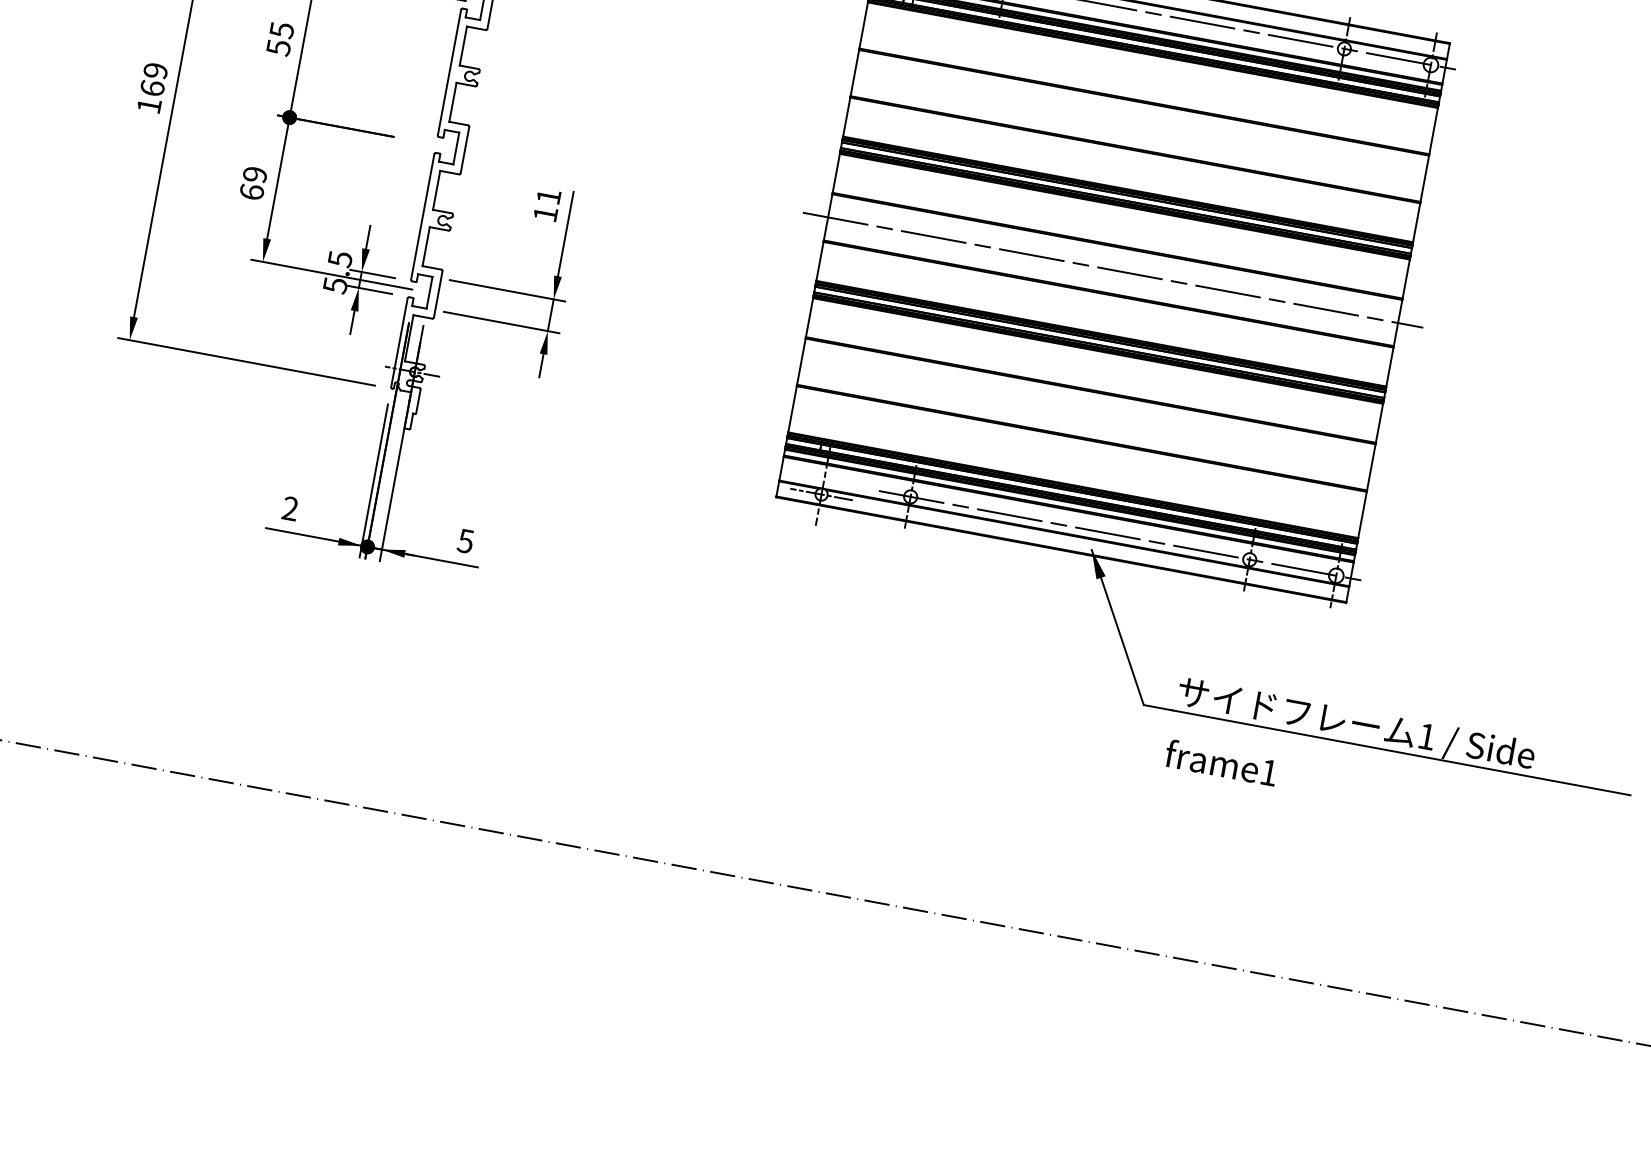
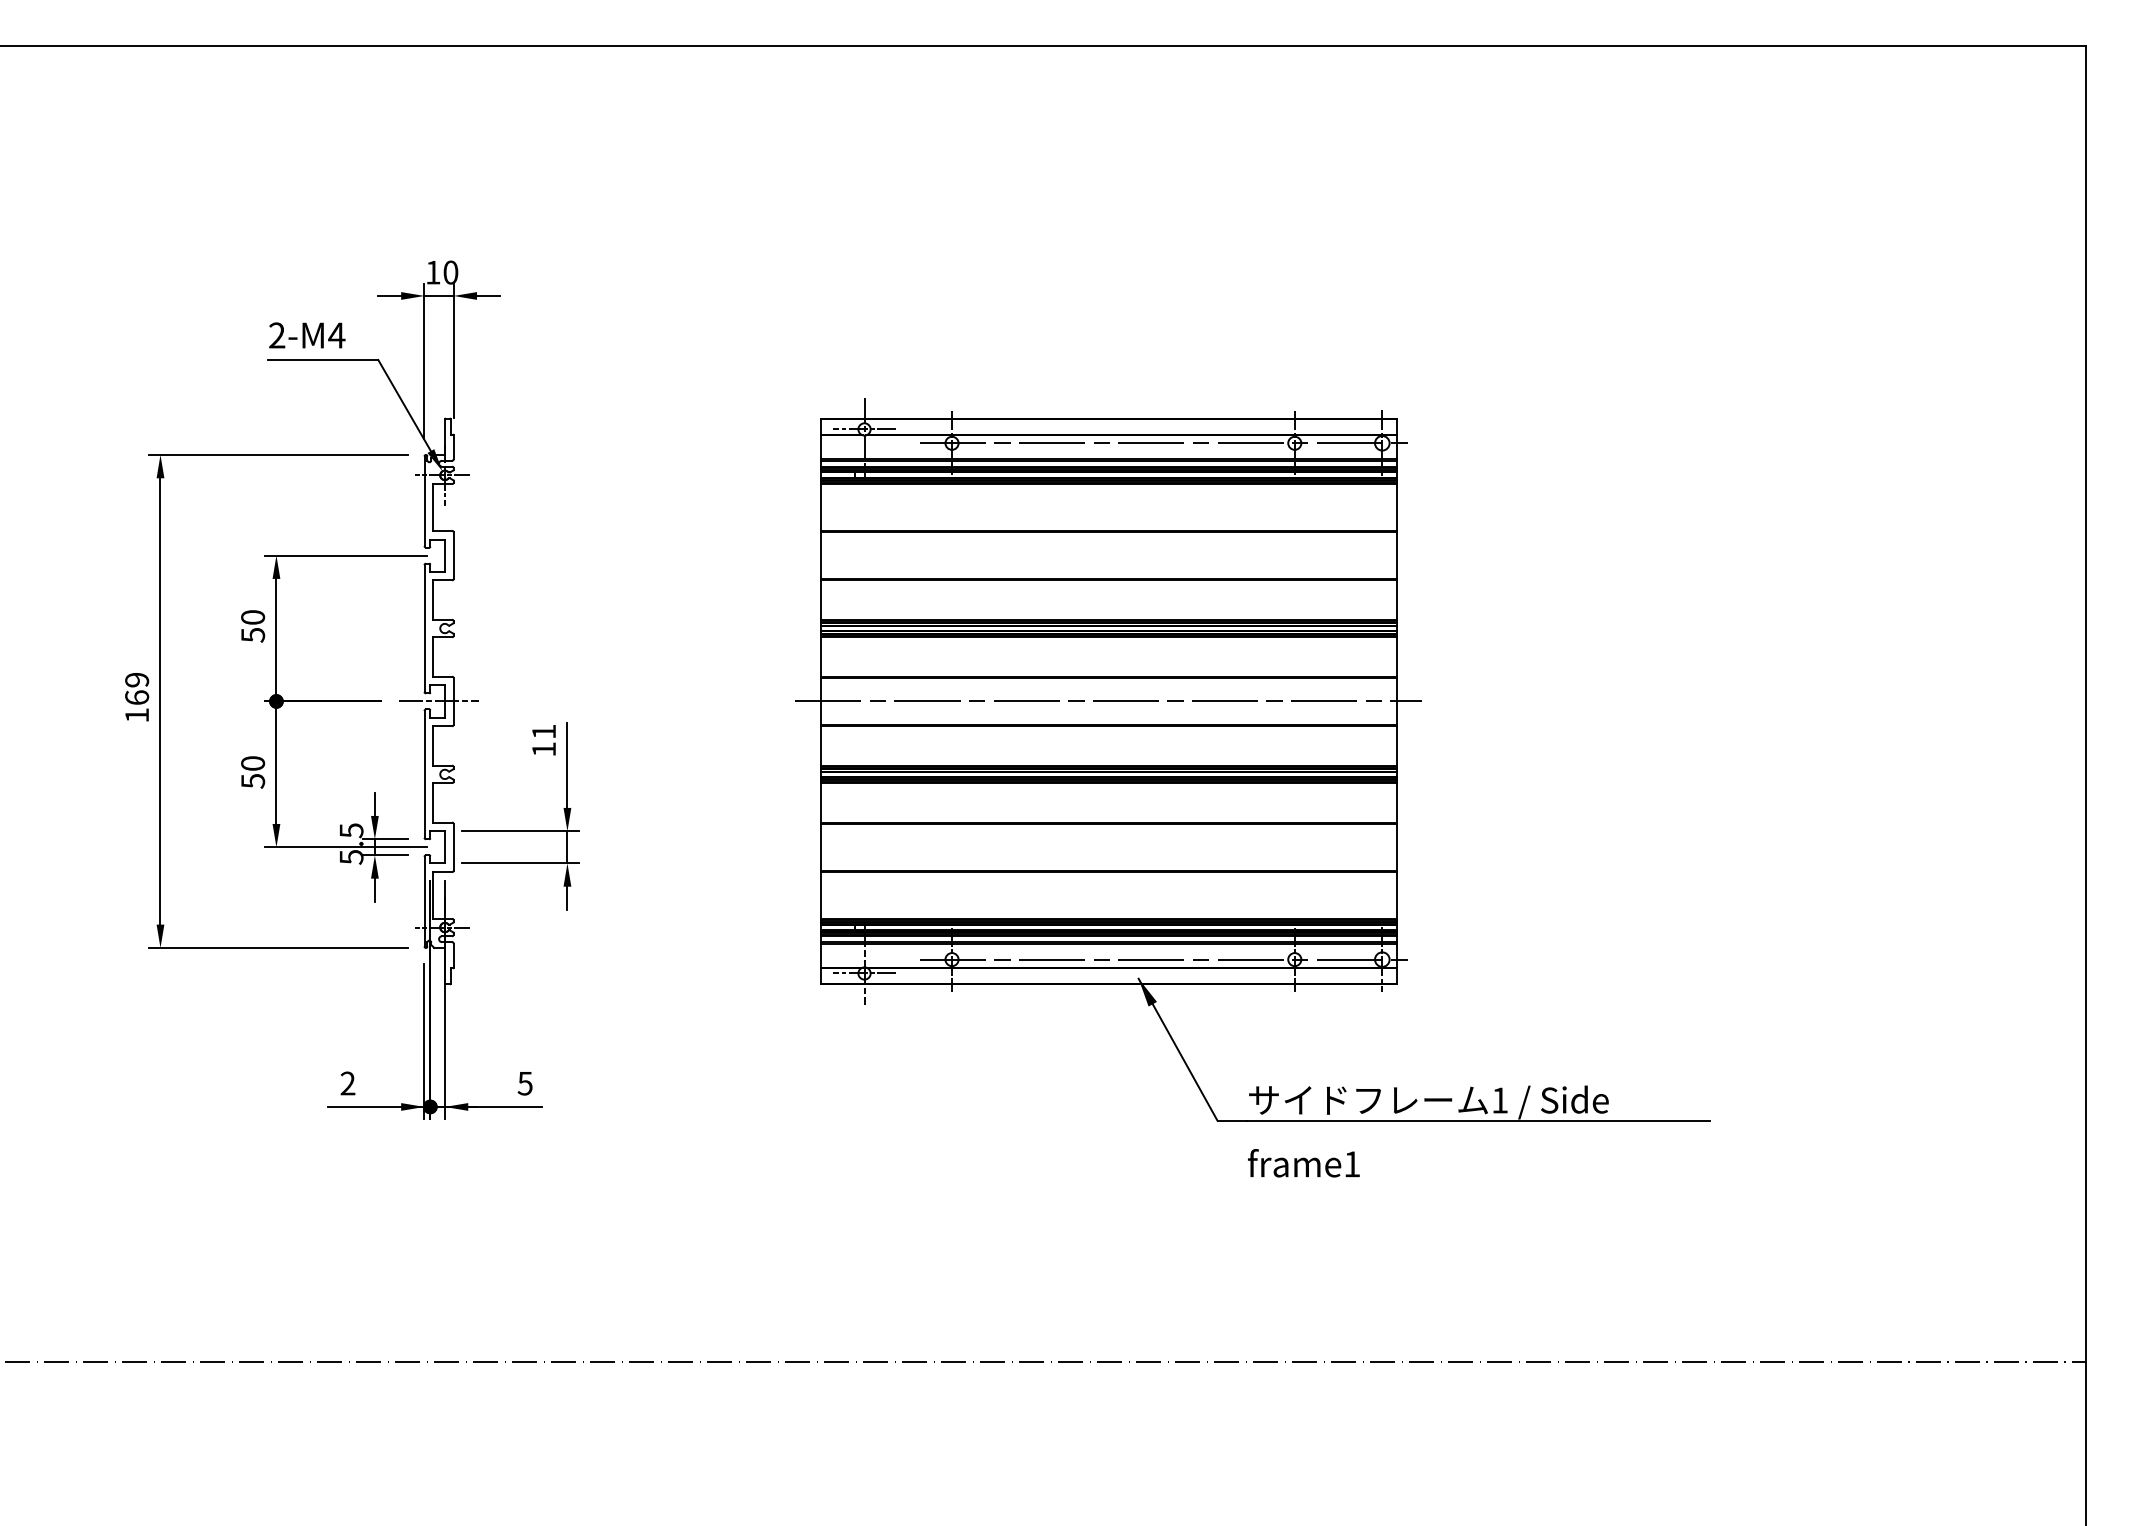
text: (281, 30) -> (252, 617), 55 -> 50
line: (449, 147) -> (438, 701), added
text: (253, 183) -> (253, 772), 69 -> 50

